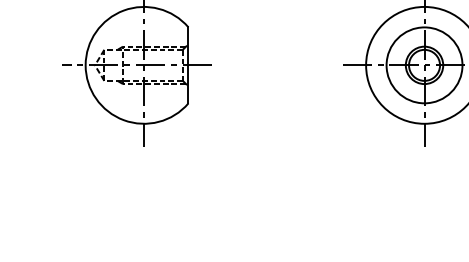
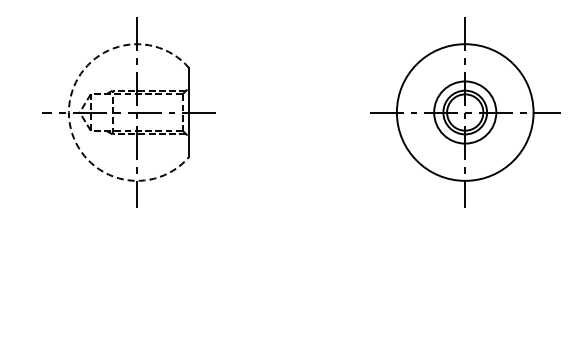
arc: (85, 65) -> (68, 112), solid -> dashed
circle: (423, 65) -> (464, 112), size x0.7

